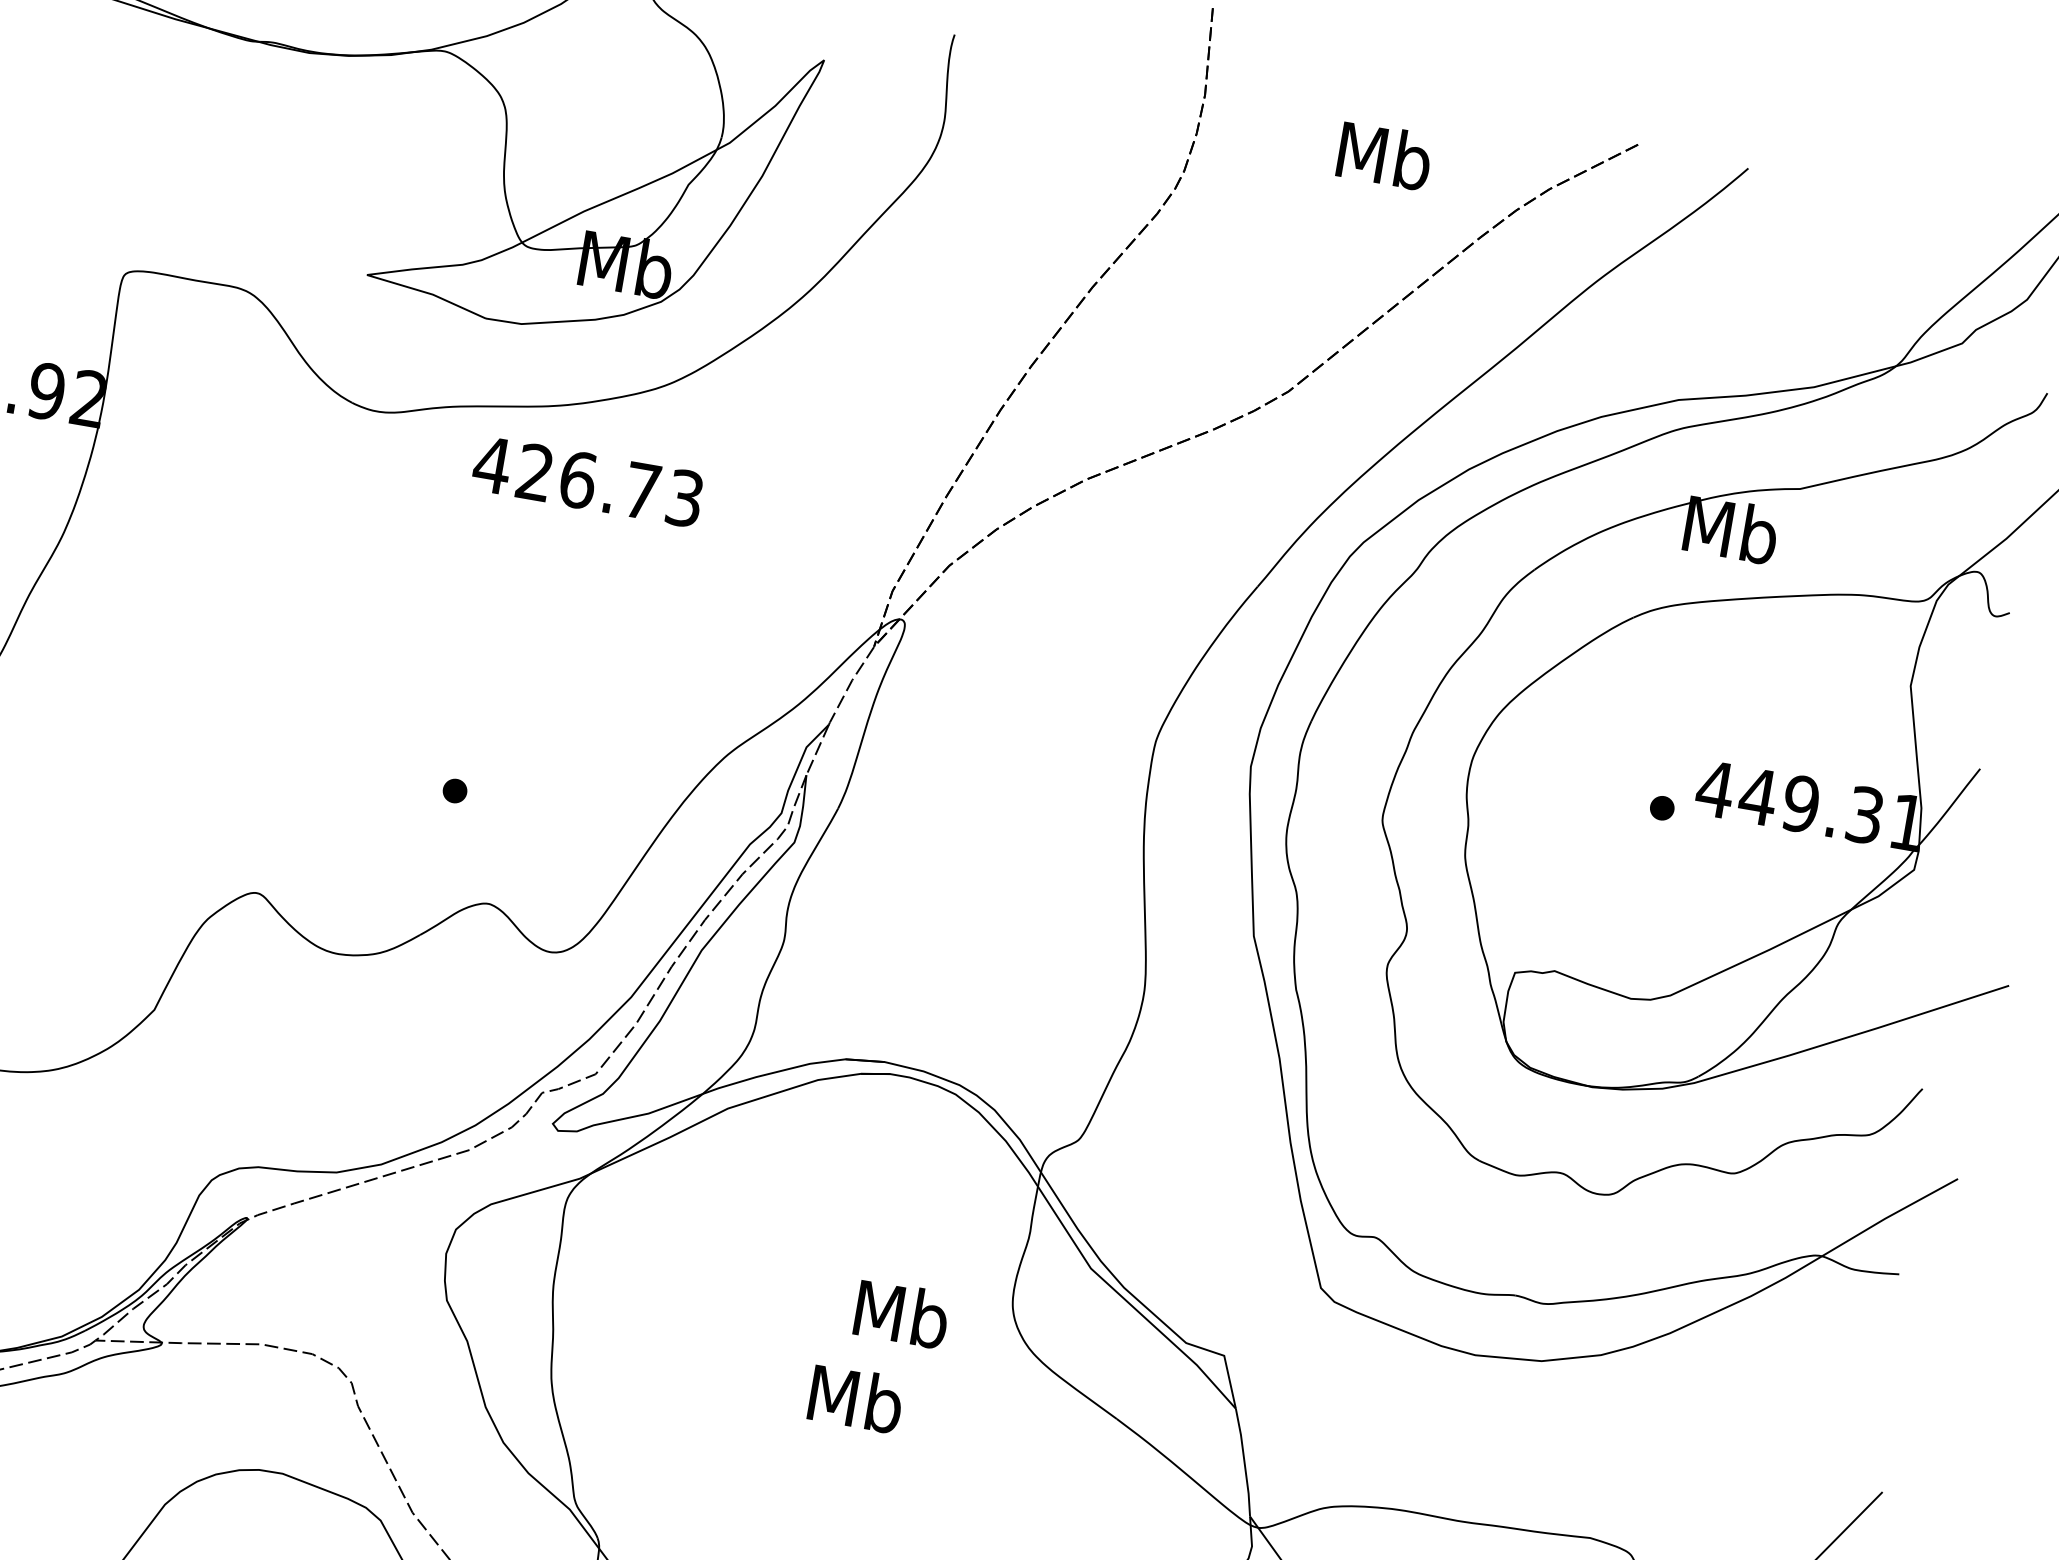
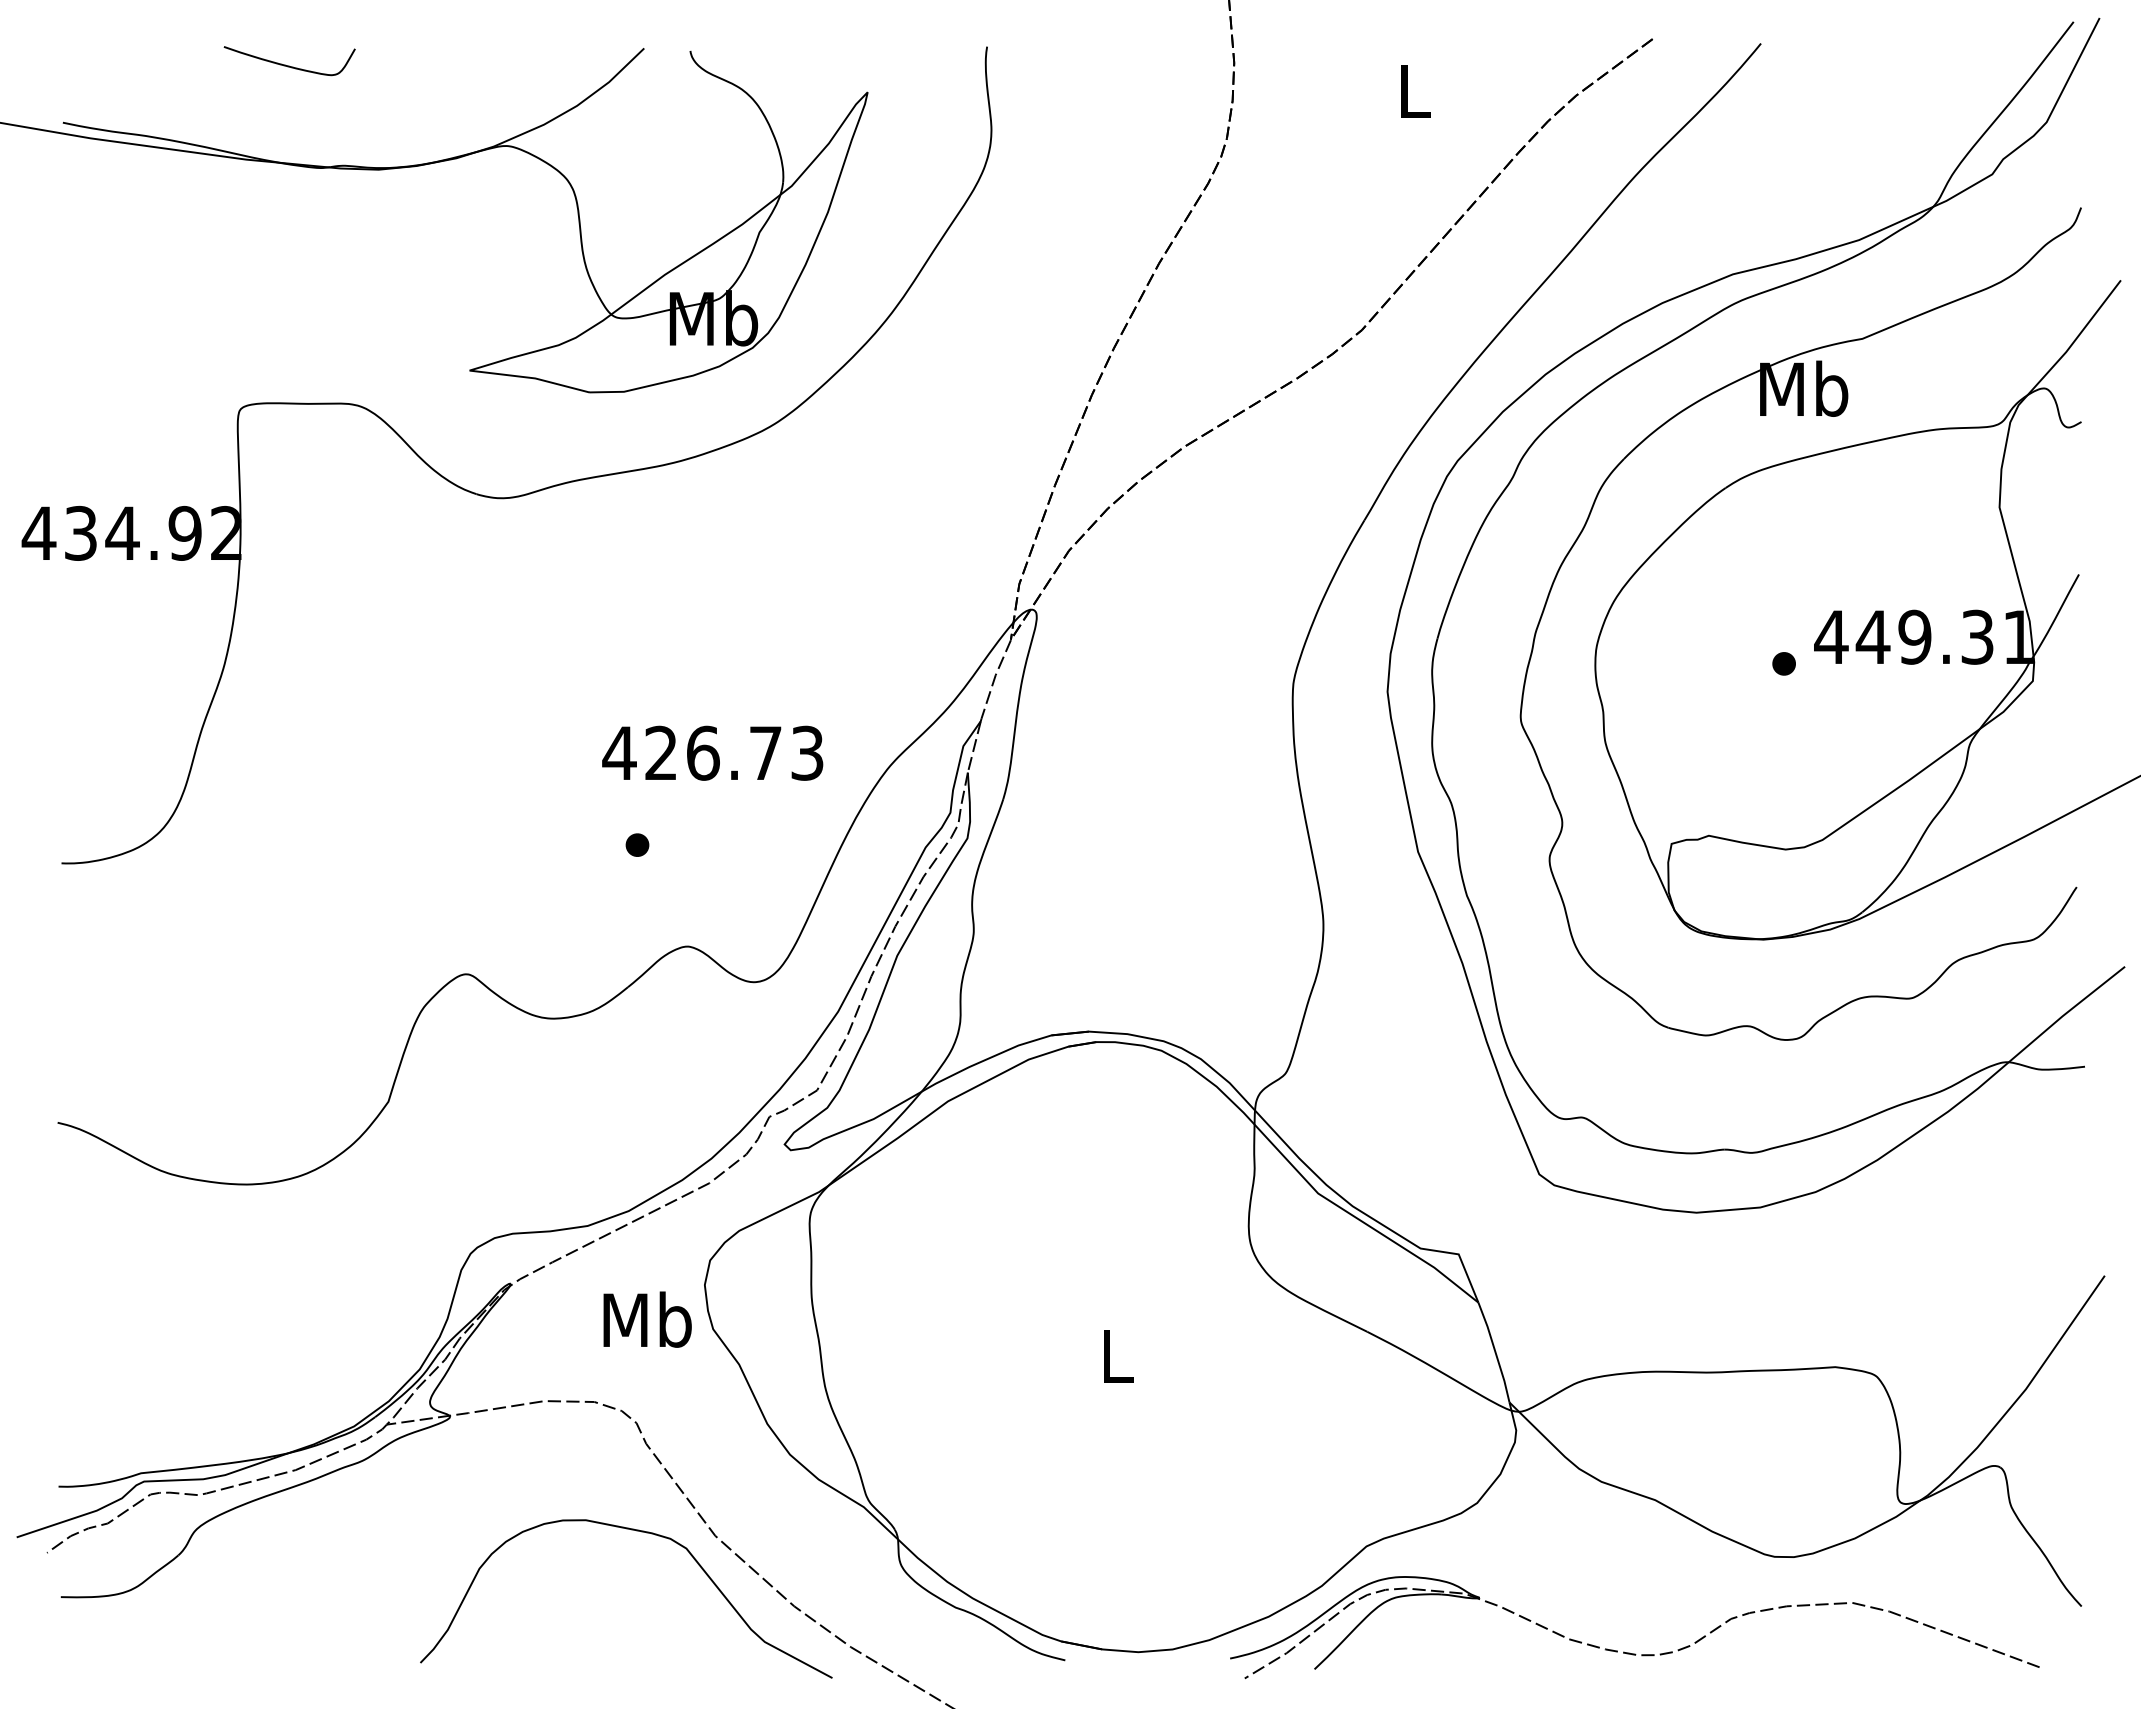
text: (1384, 156) -> (1414, 91), Mb -> L
text: (587, 480) -> (712, 752), moved
text: (901, 1313) -> (647, 1319), moved
text: (856, 1399) -> (1117, 1355), Mb -> L

